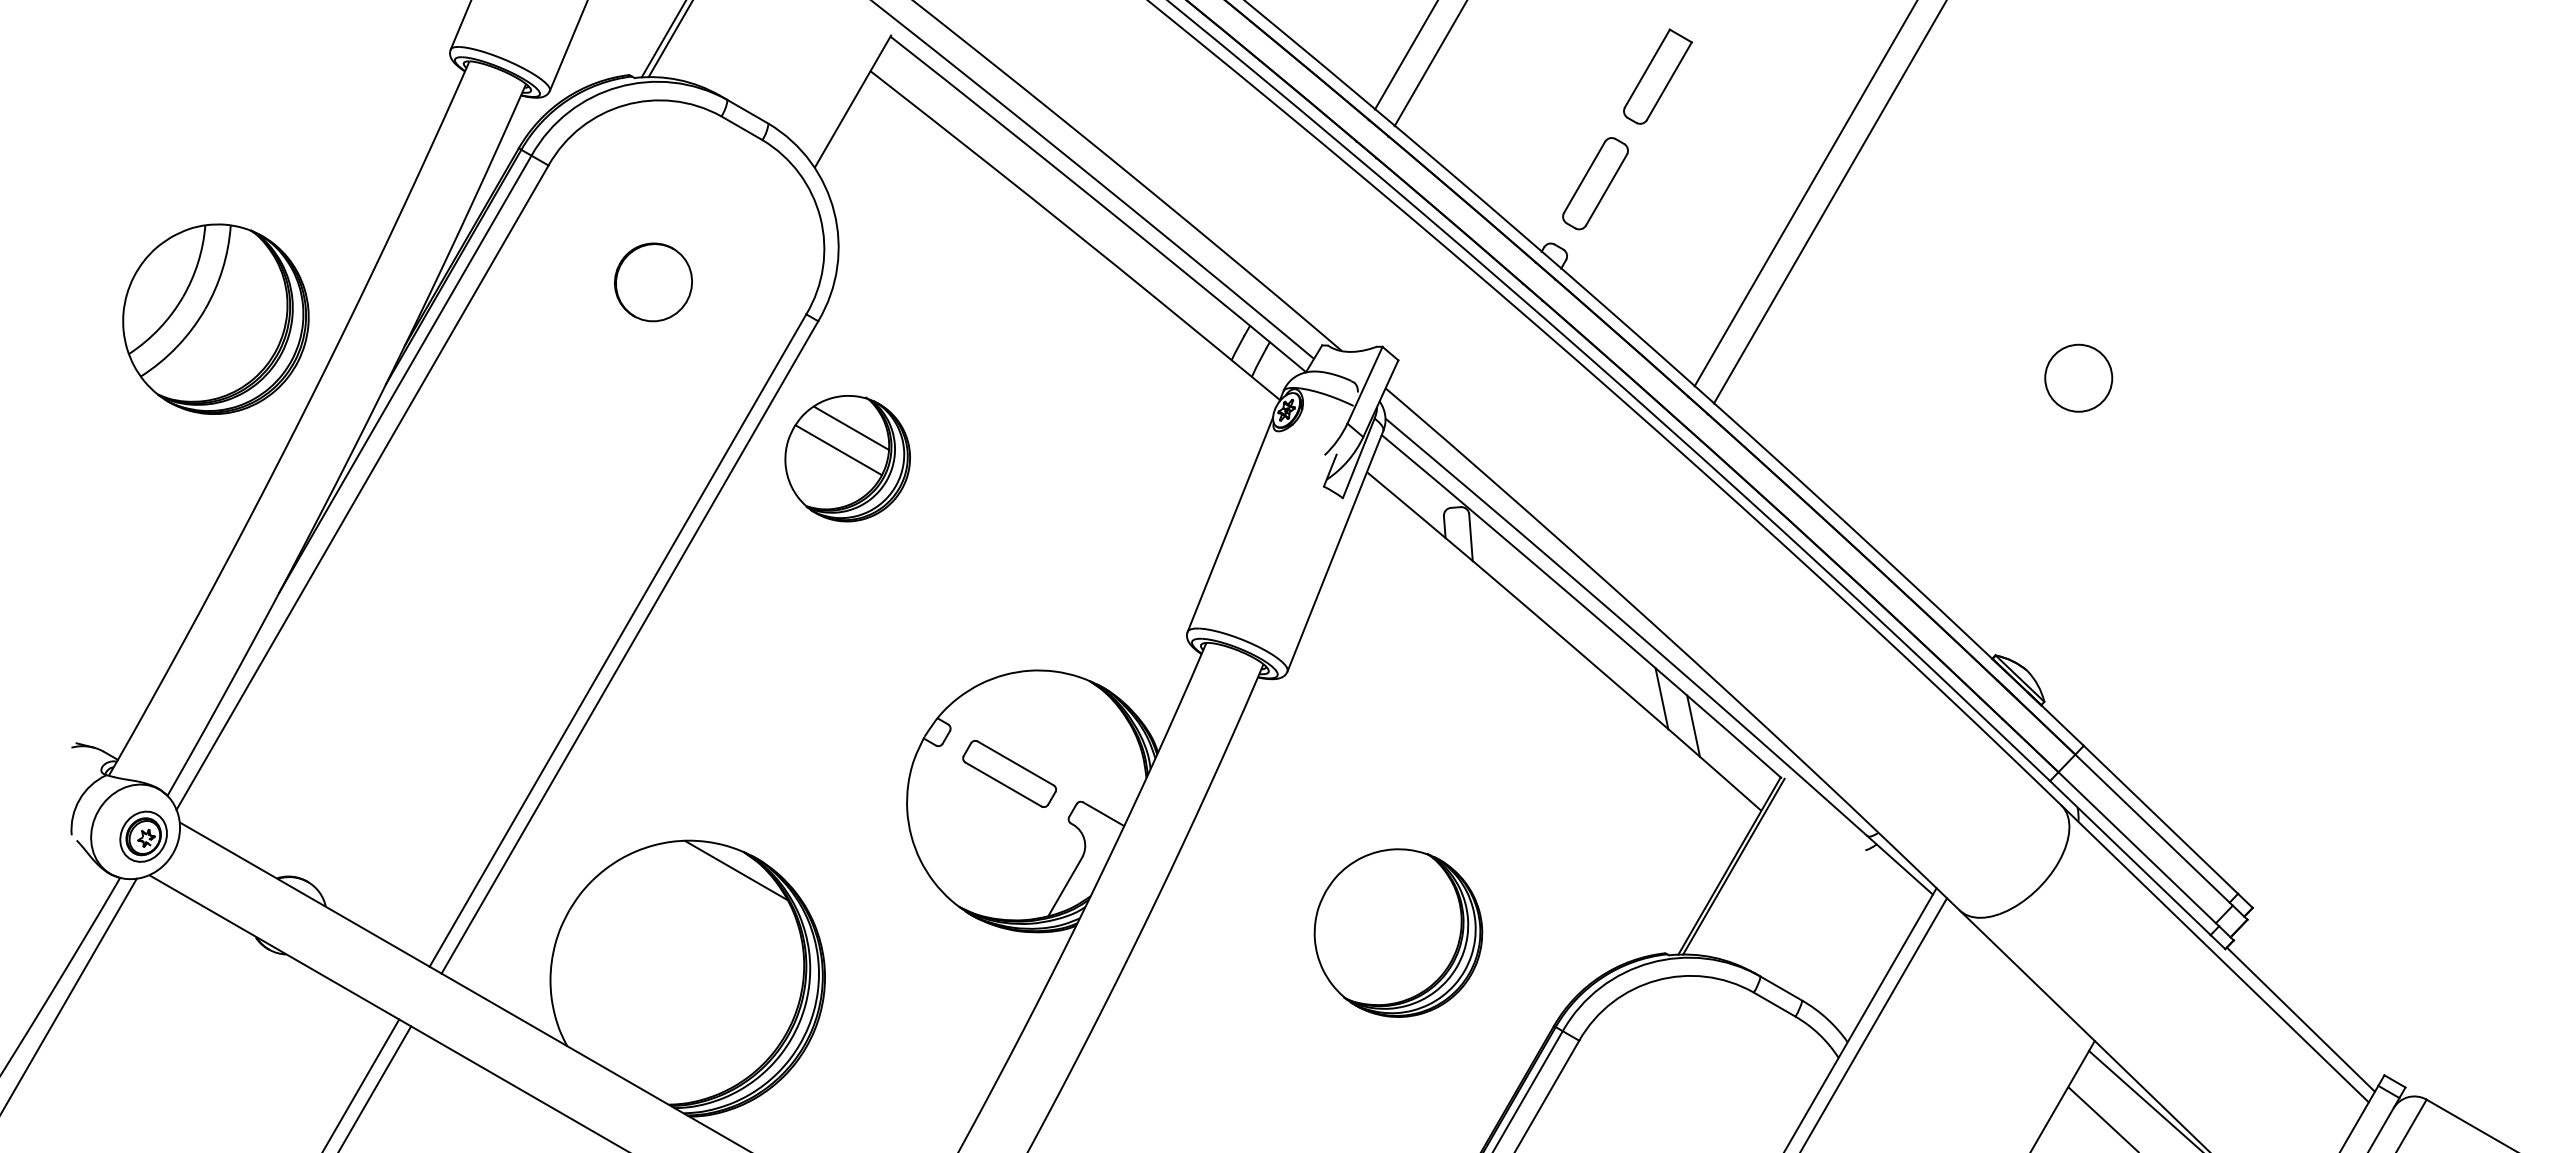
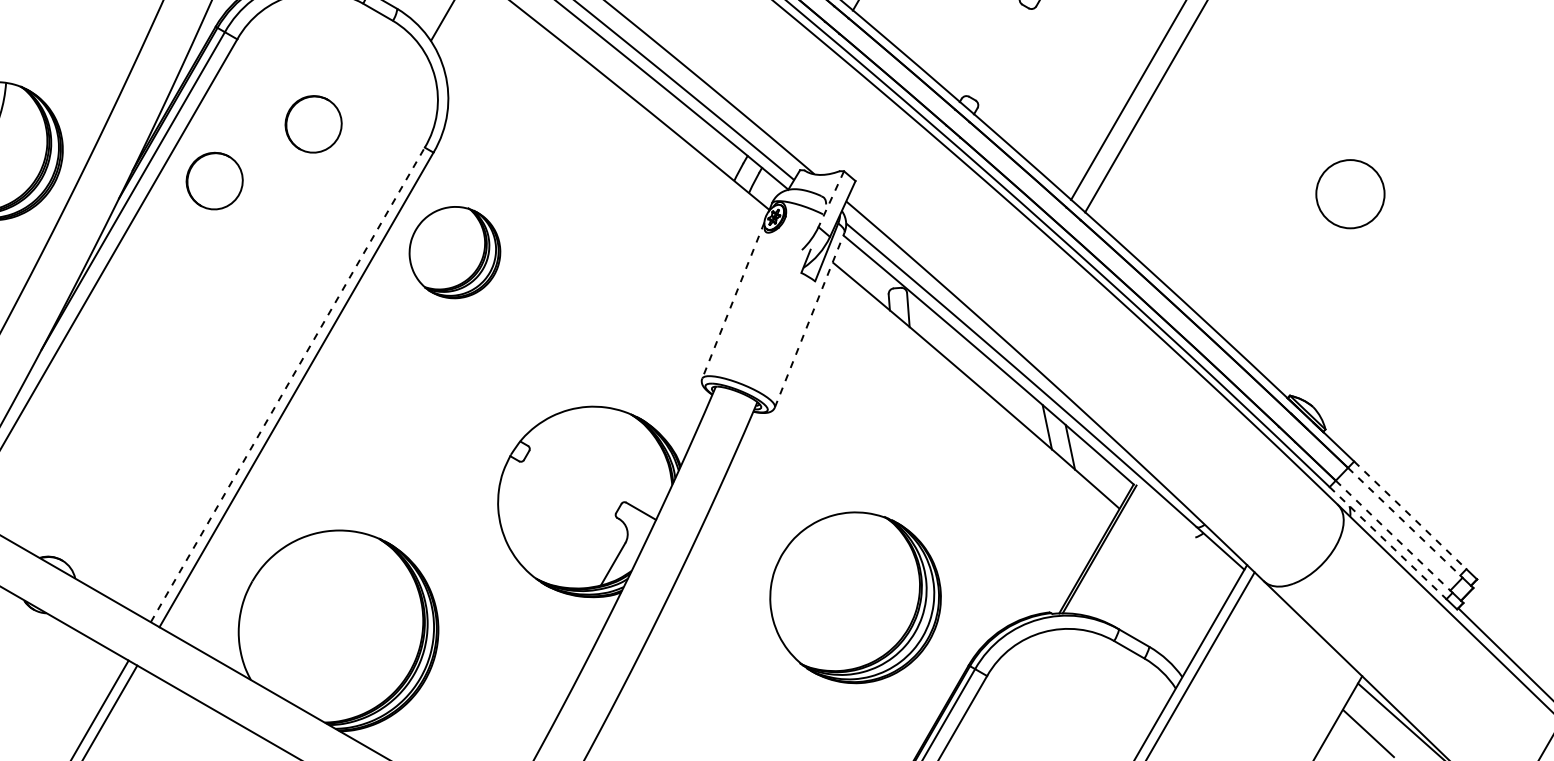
part: (1595, 183) -> (998, 52), removed
part: (517, 360) -> (214, 181), added
circle: (2078, 377) -> (1350, 193), size x1.4
line: (1364, 385) -> (830, 199), solid -> dashed
line: (850, 427) -> (456, 229), removed
line: (838, 450) -> (448, 246), removed
line: (1230, 525) -> (733, 301), solid -> dashed
line: (1335, 550) -> (809, 319), solid -> dashed
line: (618, 640) -> (288, 384), solid -> dashed
part: (1009, 773) -> (572, 481), removed
line: (2160, 819) -> (1409, 515), solid -> dashed
line: (2154, 830) -> (1405, 523), solid -> dashed
line: (2139, 849) -> (1394, 536), solid -> dashed
line: (2130, 858) -> (1388, 543), solid -> dashed
line: (736, 870) -> (374, 552), removed
part: (1398, 932) -> (855, 597), size x1.4

